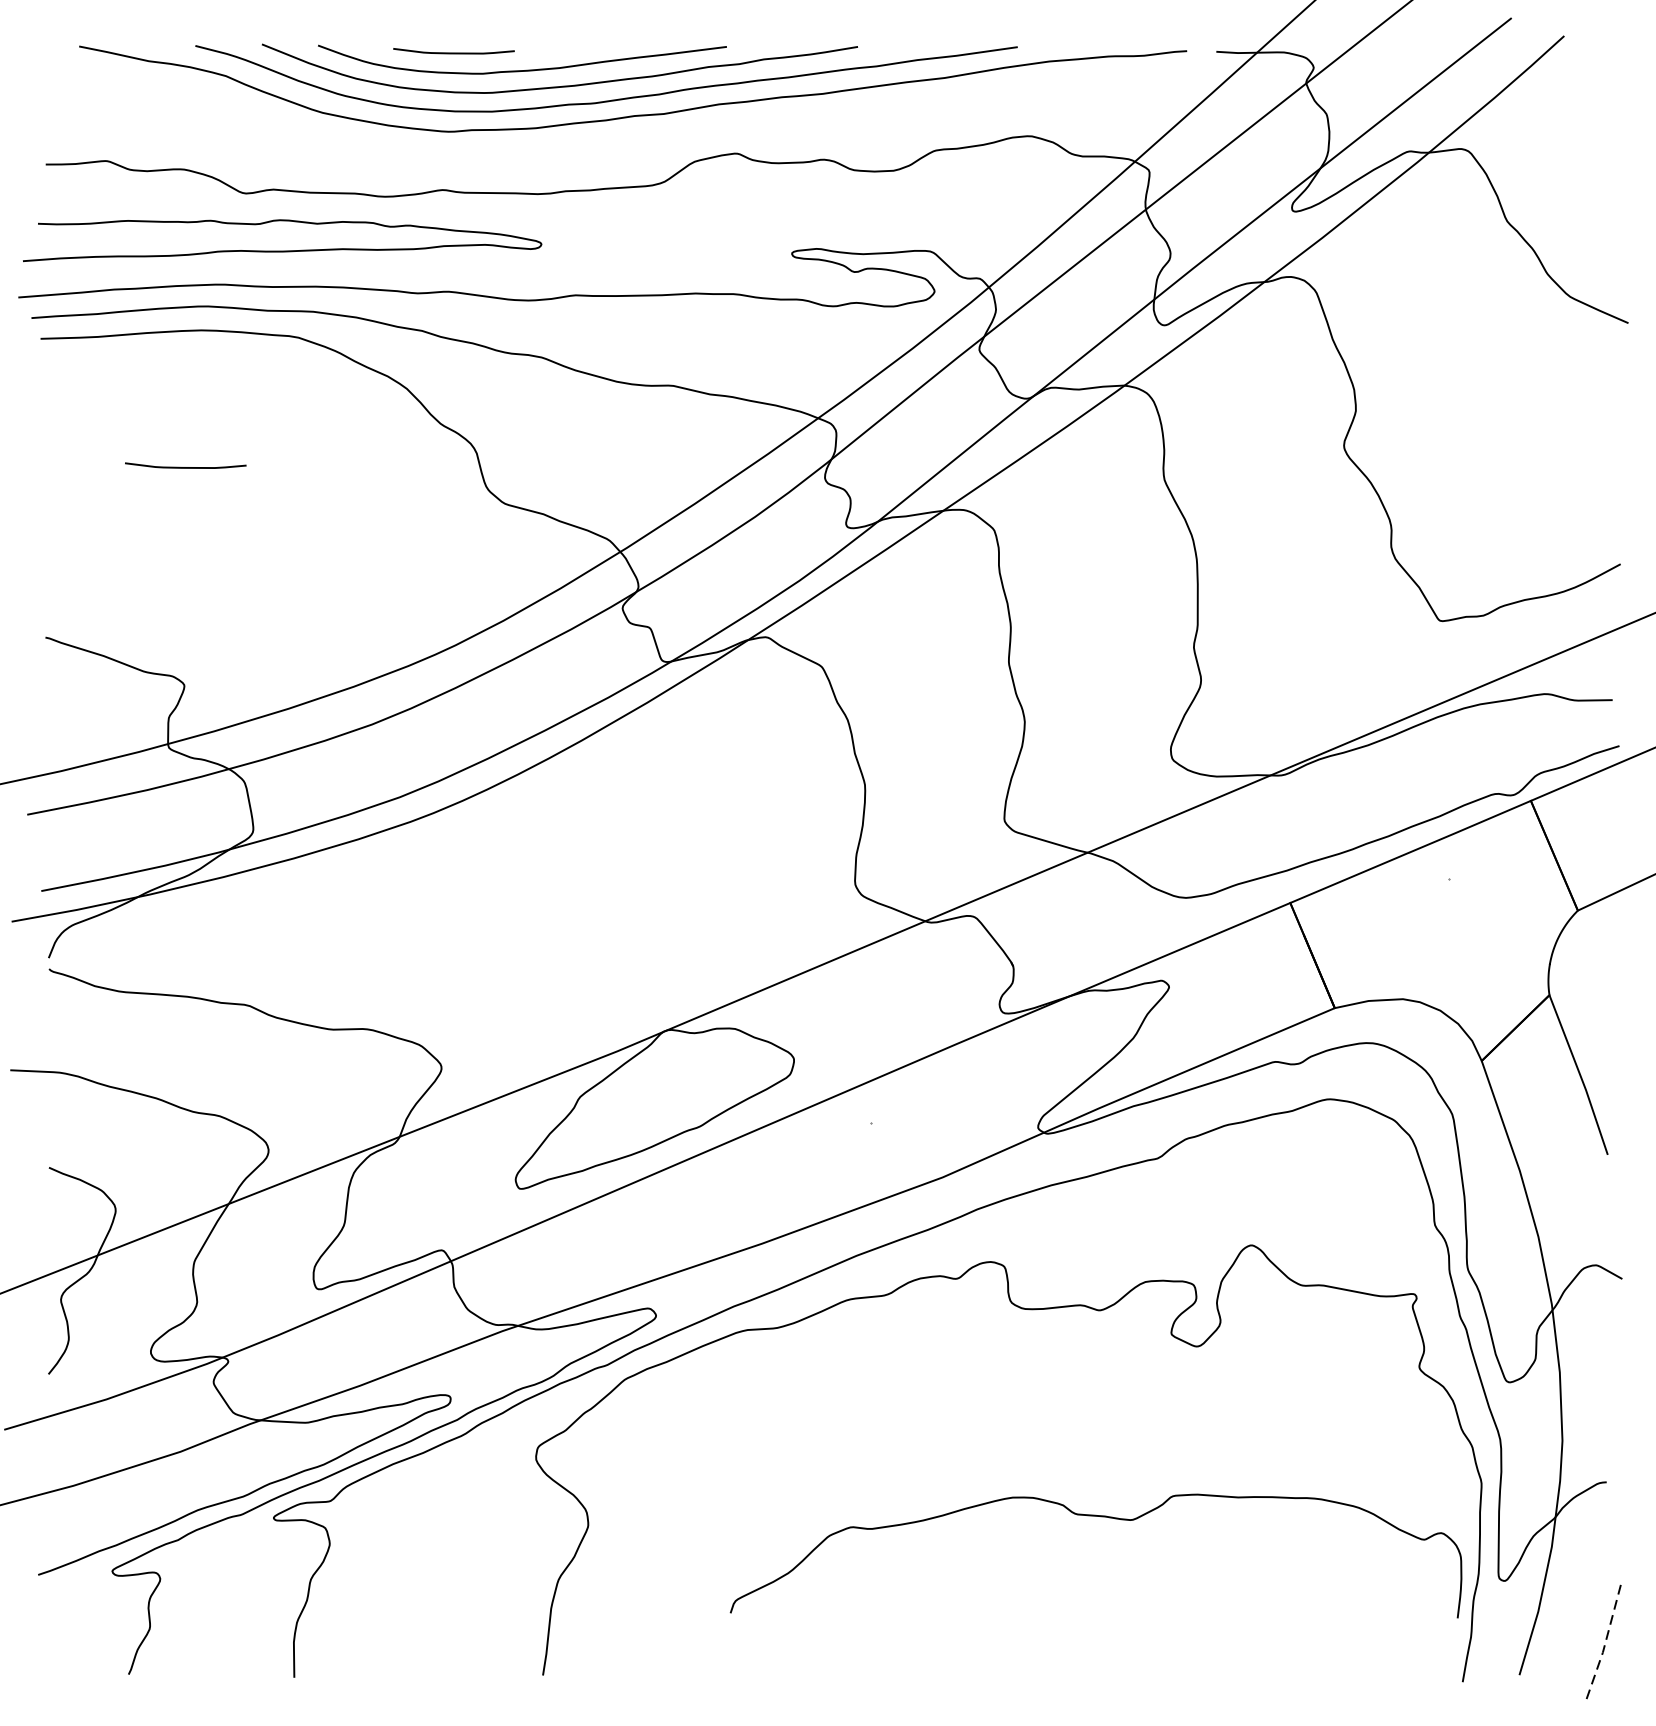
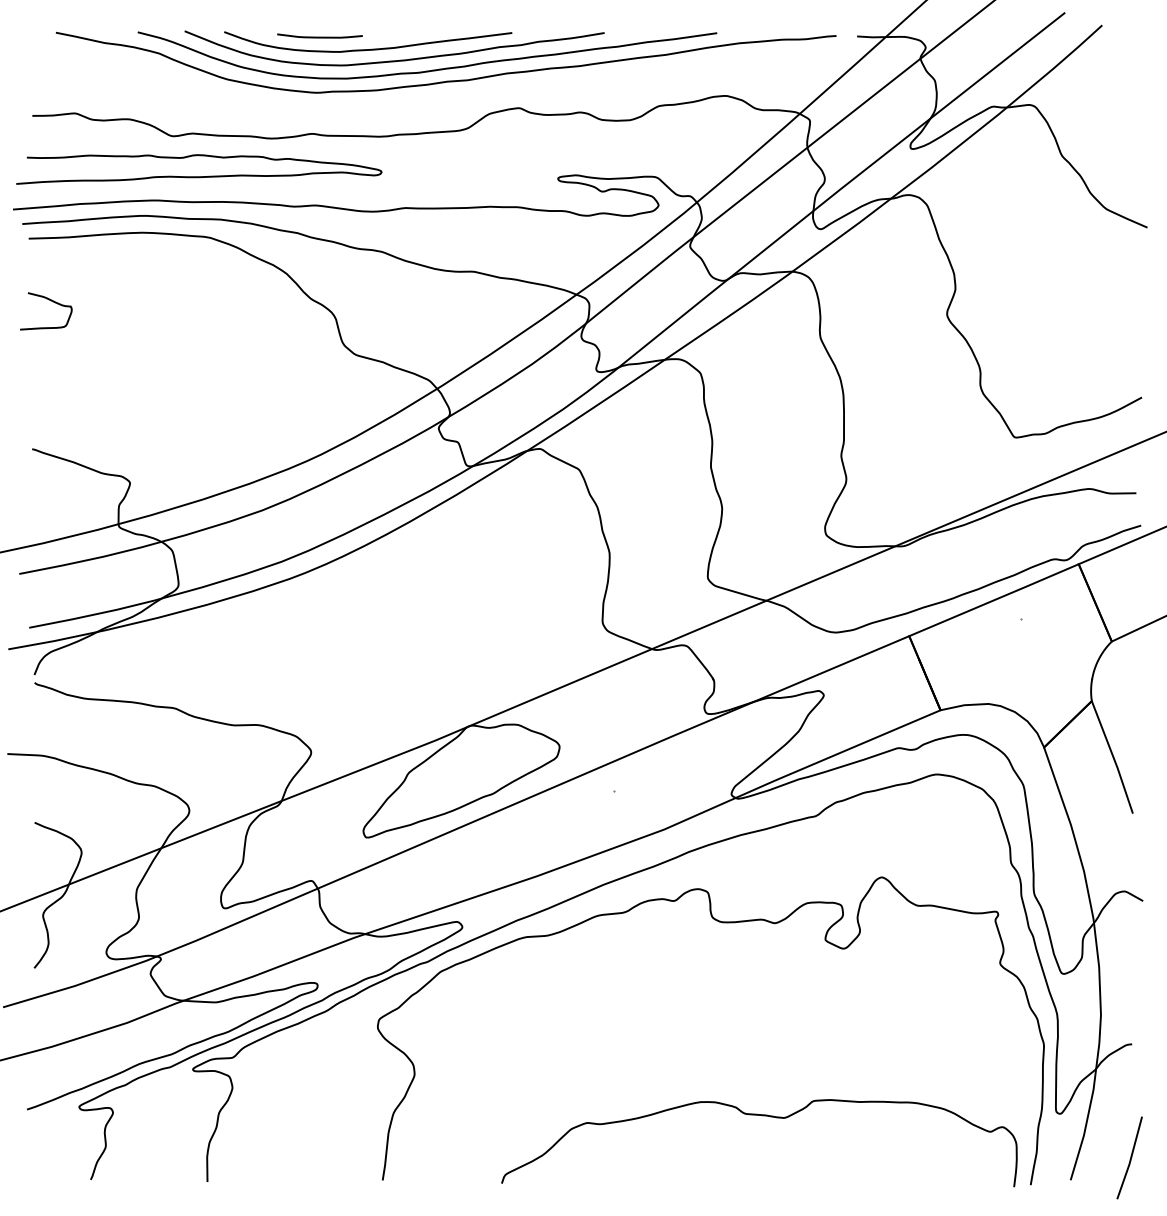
curve: (71, 427) -> (50, 301), added
curve: (185, 466) -> (130, 328), removed
curve: (1100, 1518) -> (762, 1116), moved
line: (1604, 1644) -> (1130, 1158), dashed -> solid

